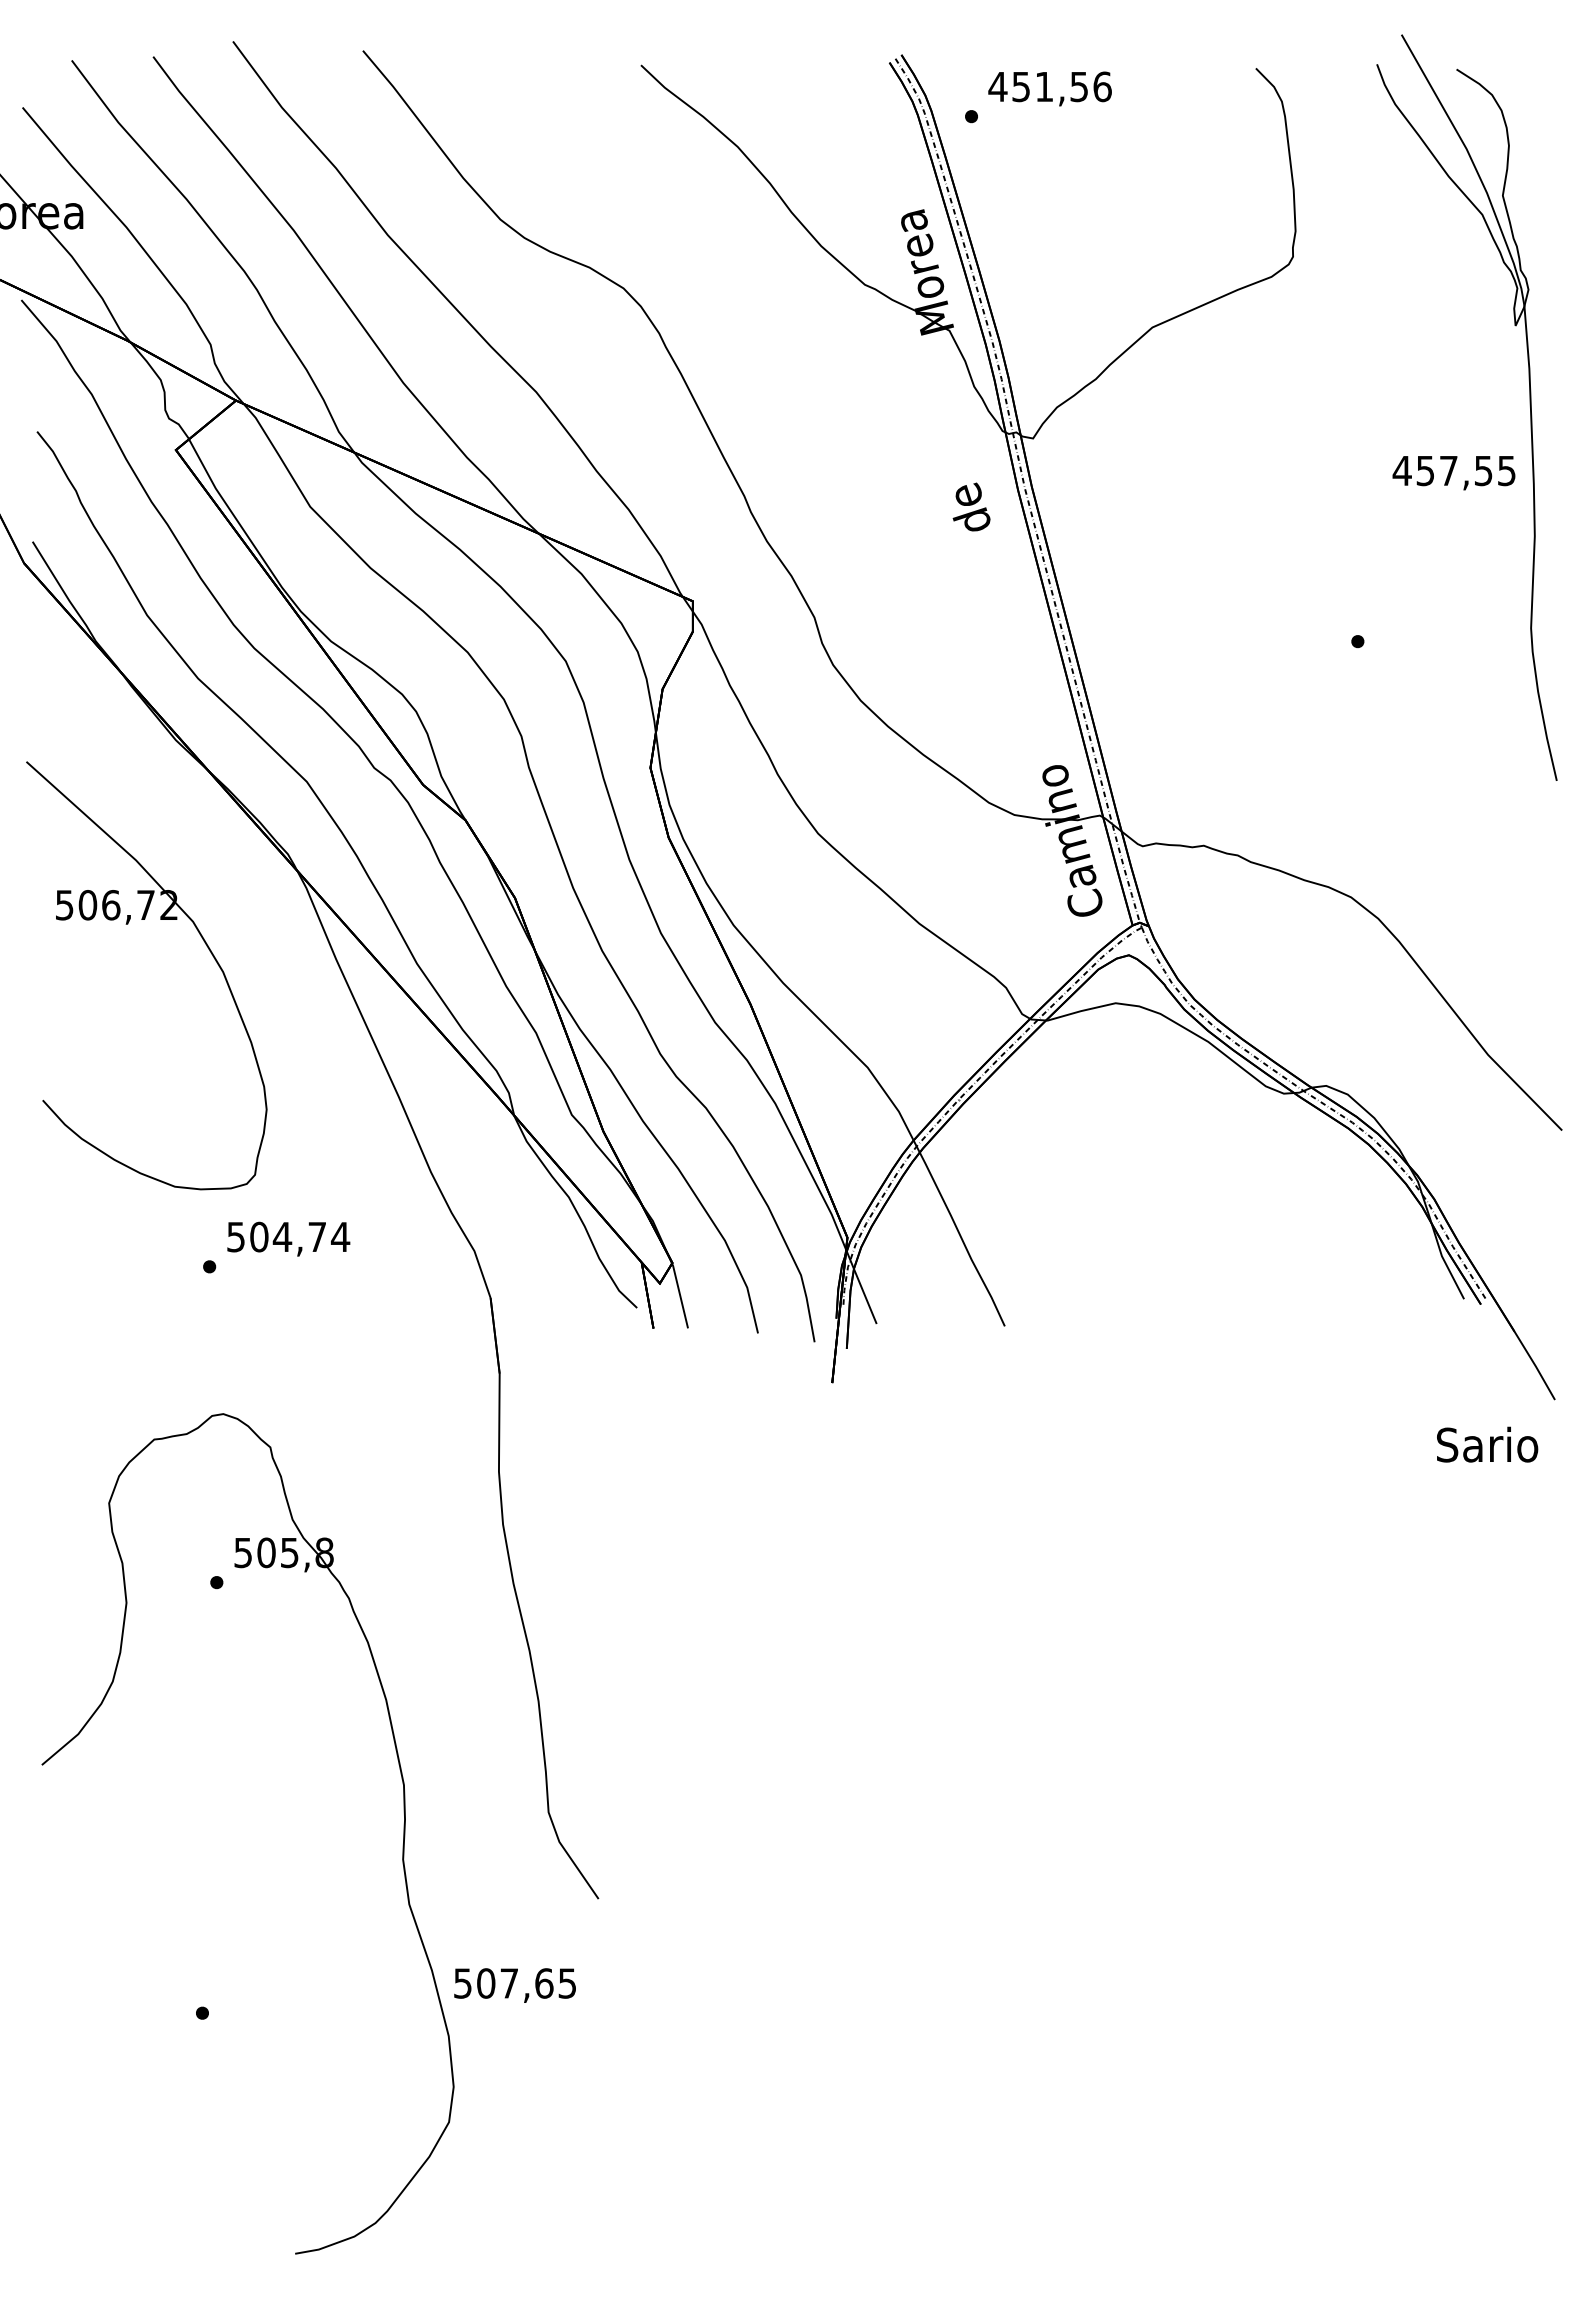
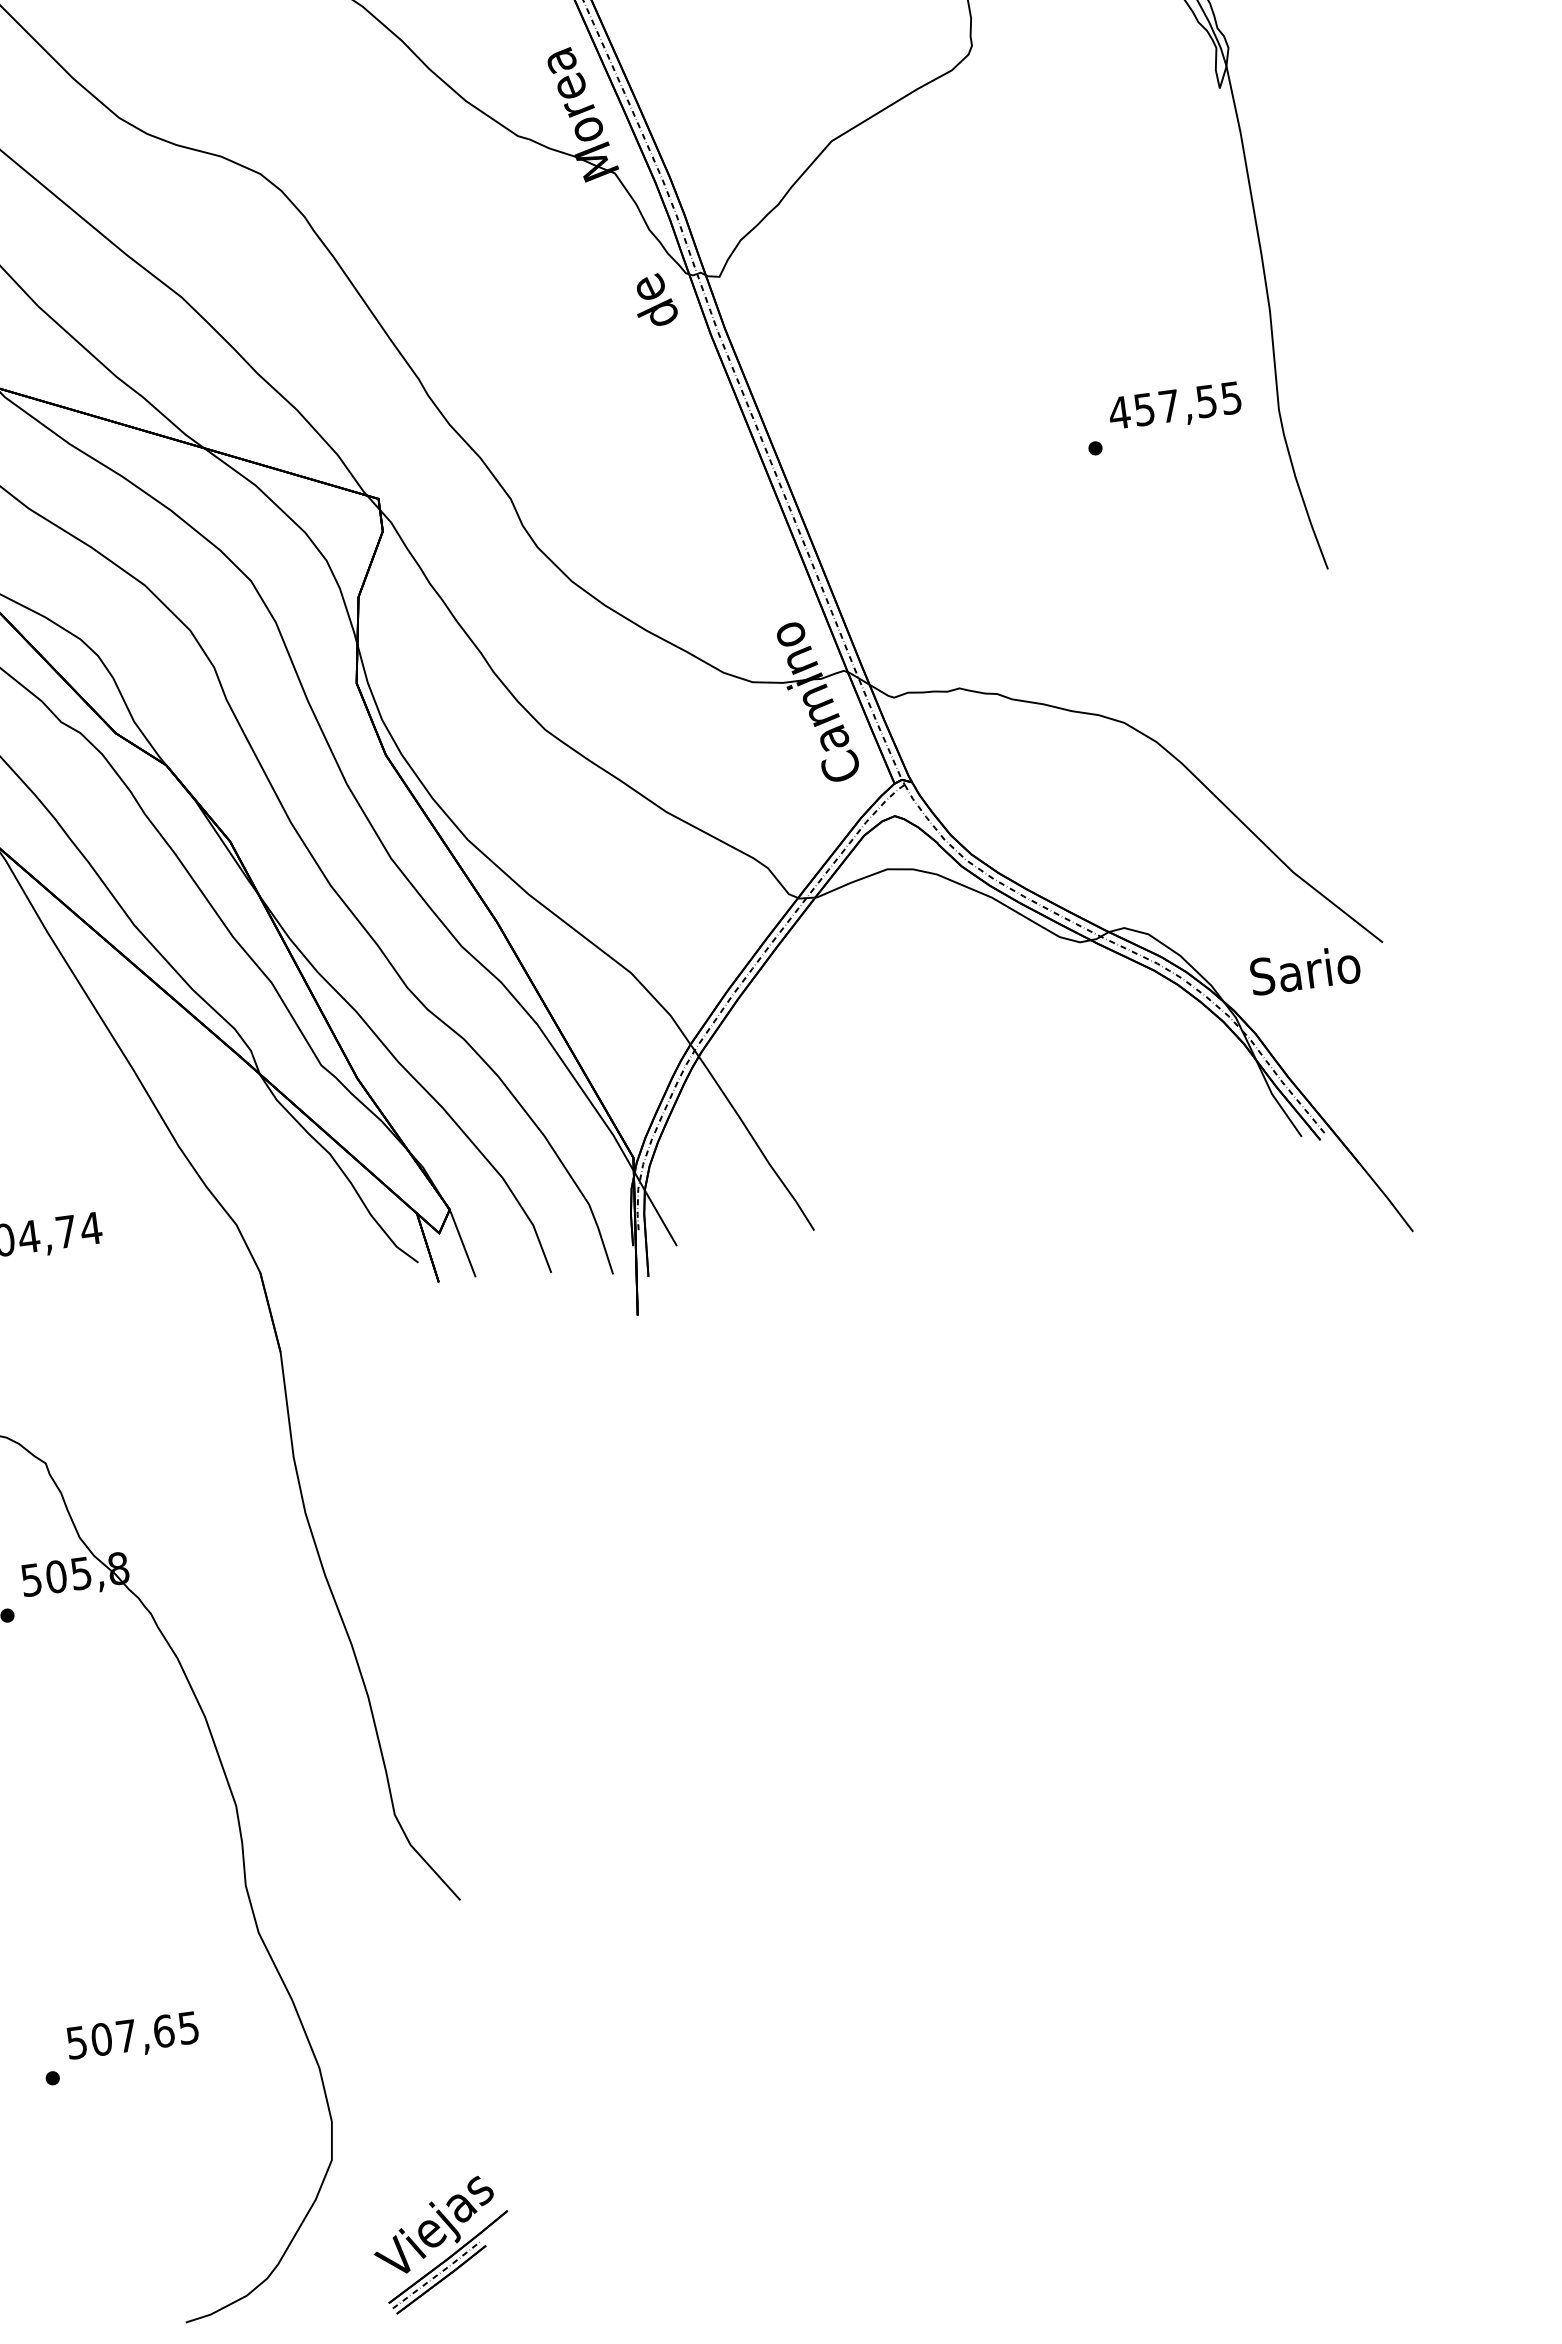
text: (1453, 473) -> (1174, 408), moved
text: (971, 506) -> (655, 299), moved
text: (1487, 1444) -> (1305, 970), moved
text: (514, 1985) -> (132, 2037), moved
part: (540, 2213) -> (442, 2244), added

